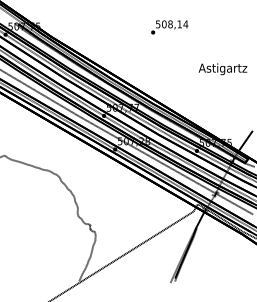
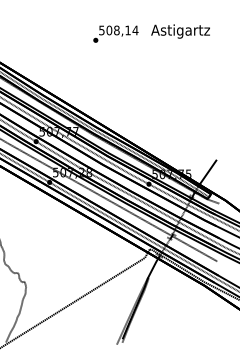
text: (222, 69) -> (180, 31), moved

